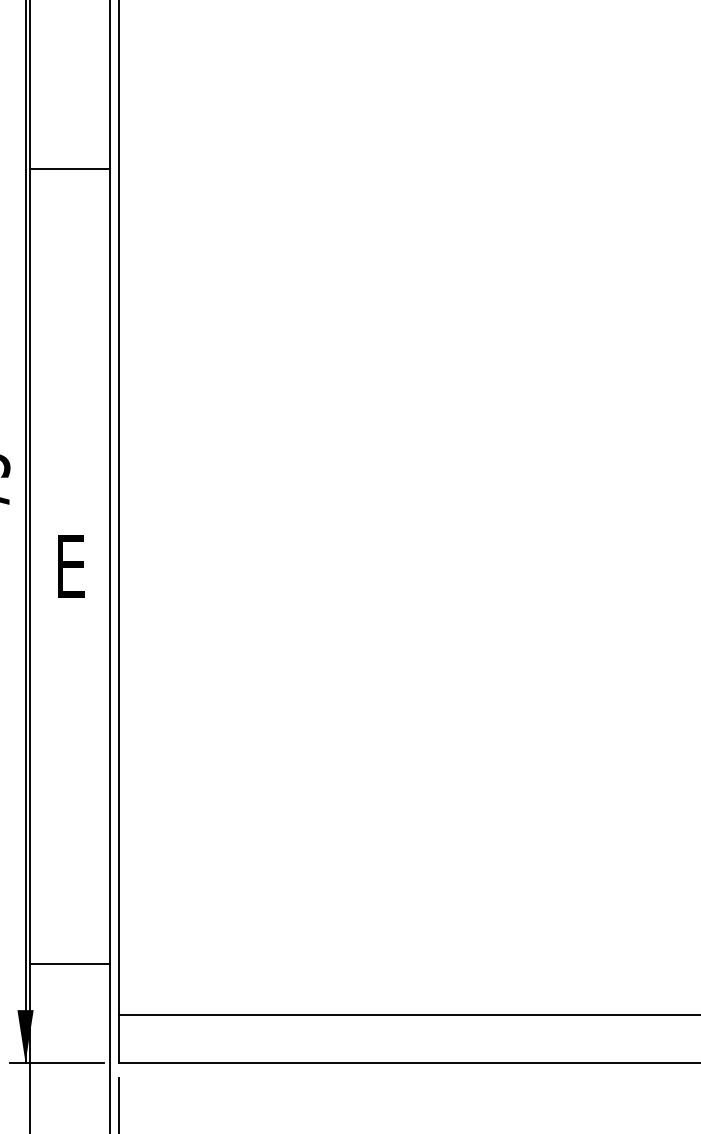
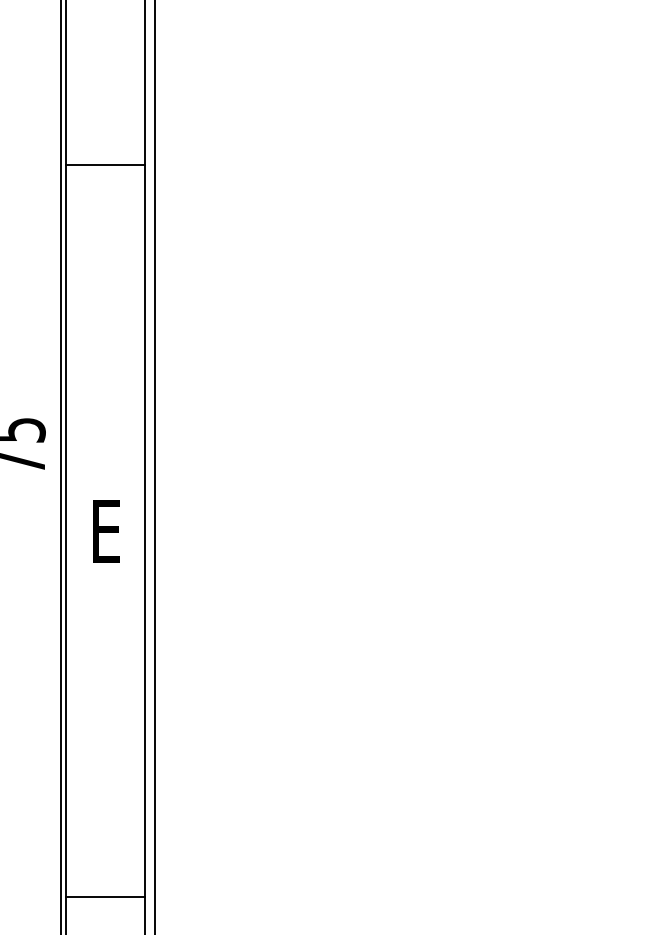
line: (69, 169) -> (104, 165), moved
line: (69, 963) -> (104, 896), moved

